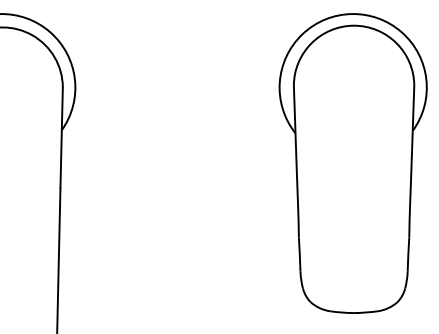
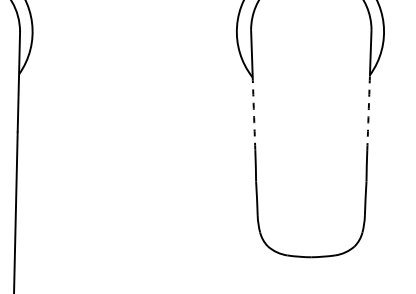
arc: (296, 168) -> (253, 112), solid -> dashed
arc: (411, 168) -> (368, 112), solid -> dashed

